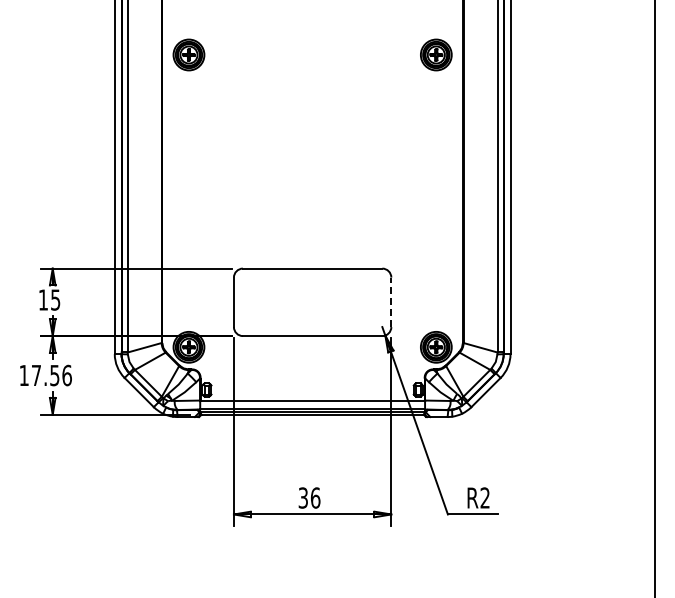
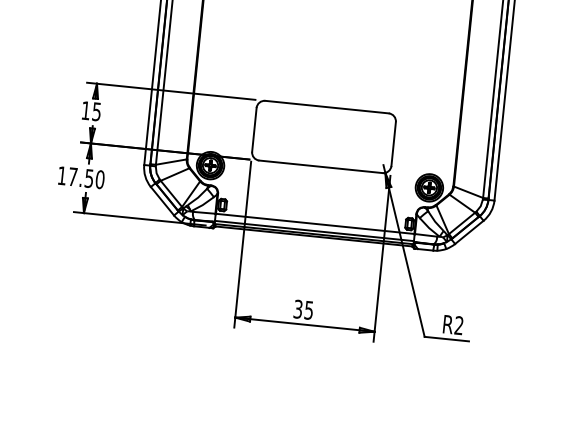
line: (391, 302) -> (393, 144), dashed -> solid
text: (66, 374) -> (99, 178), 17.56 -> 17.50
text: (315, 497) -> (309, 309), 36 -> 35

